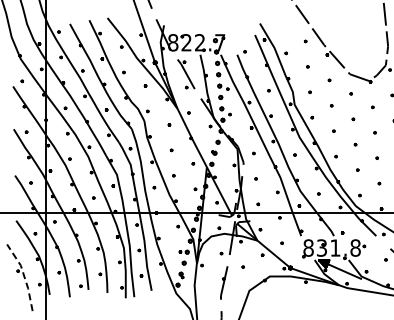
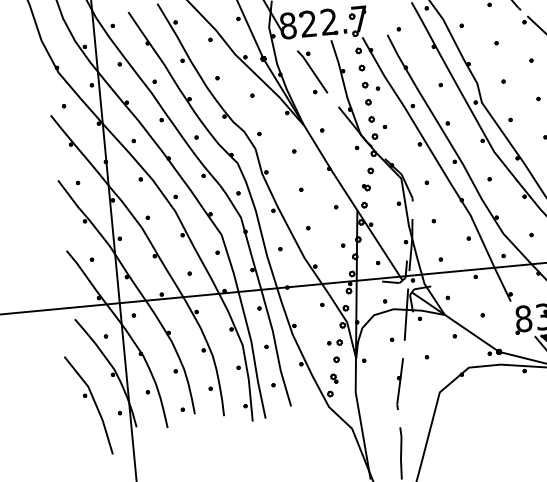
line: (24, 275) -> (95, 401), dashed -> solid

